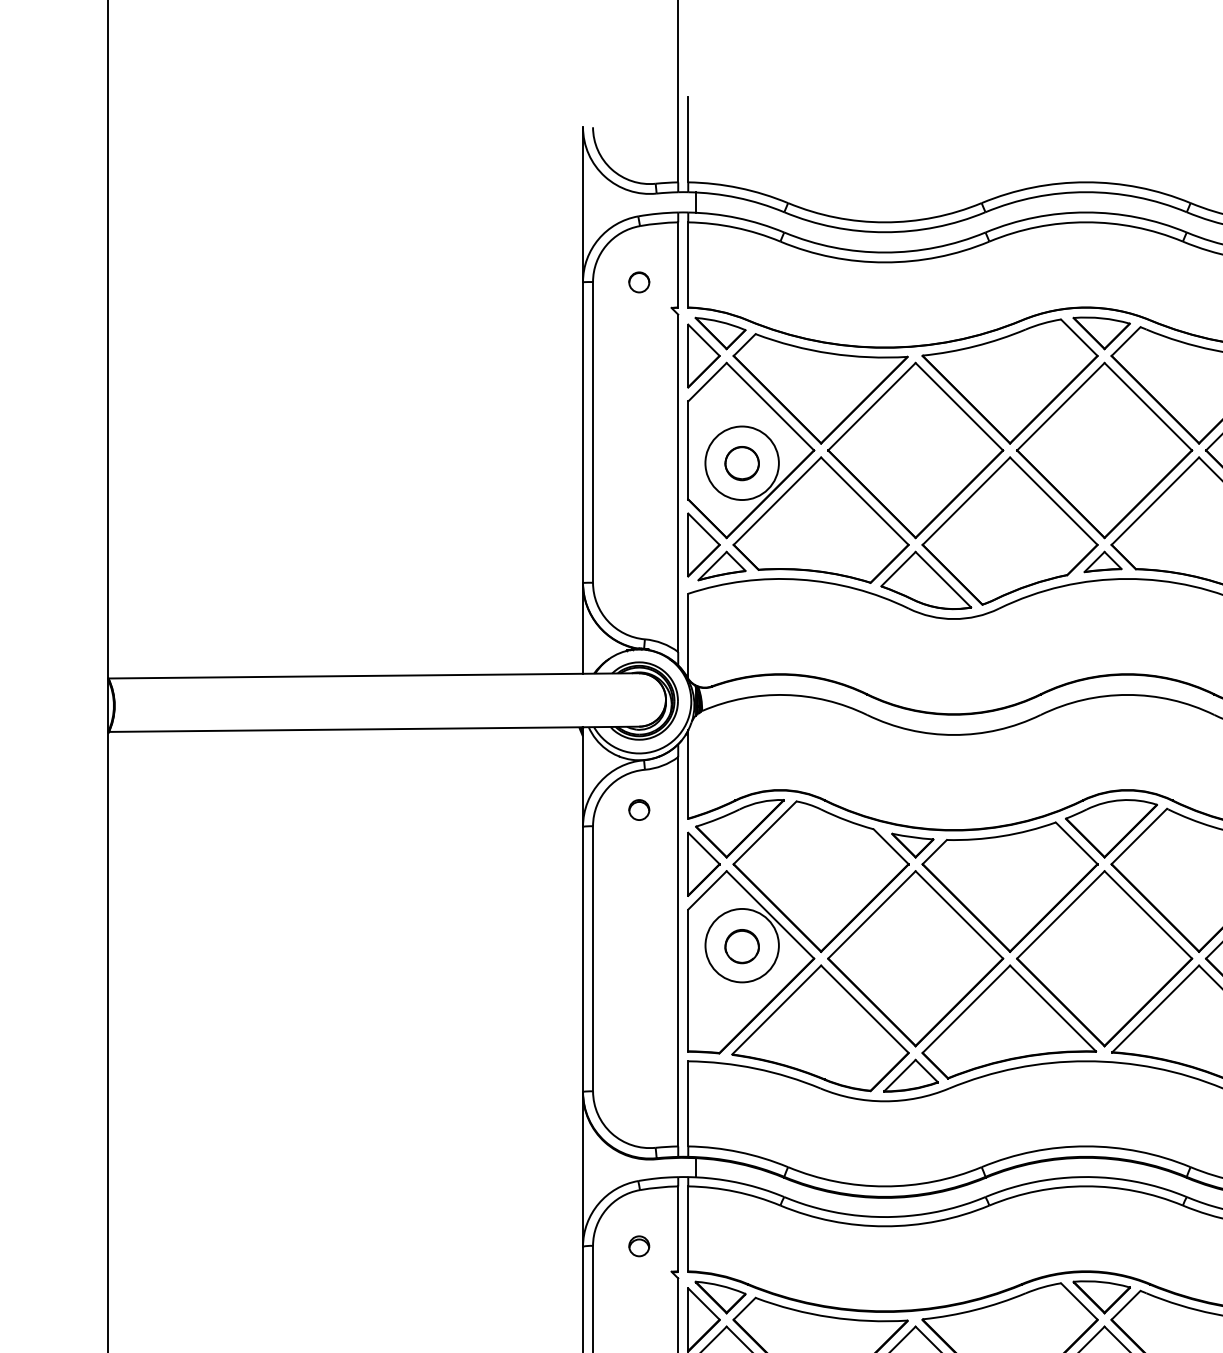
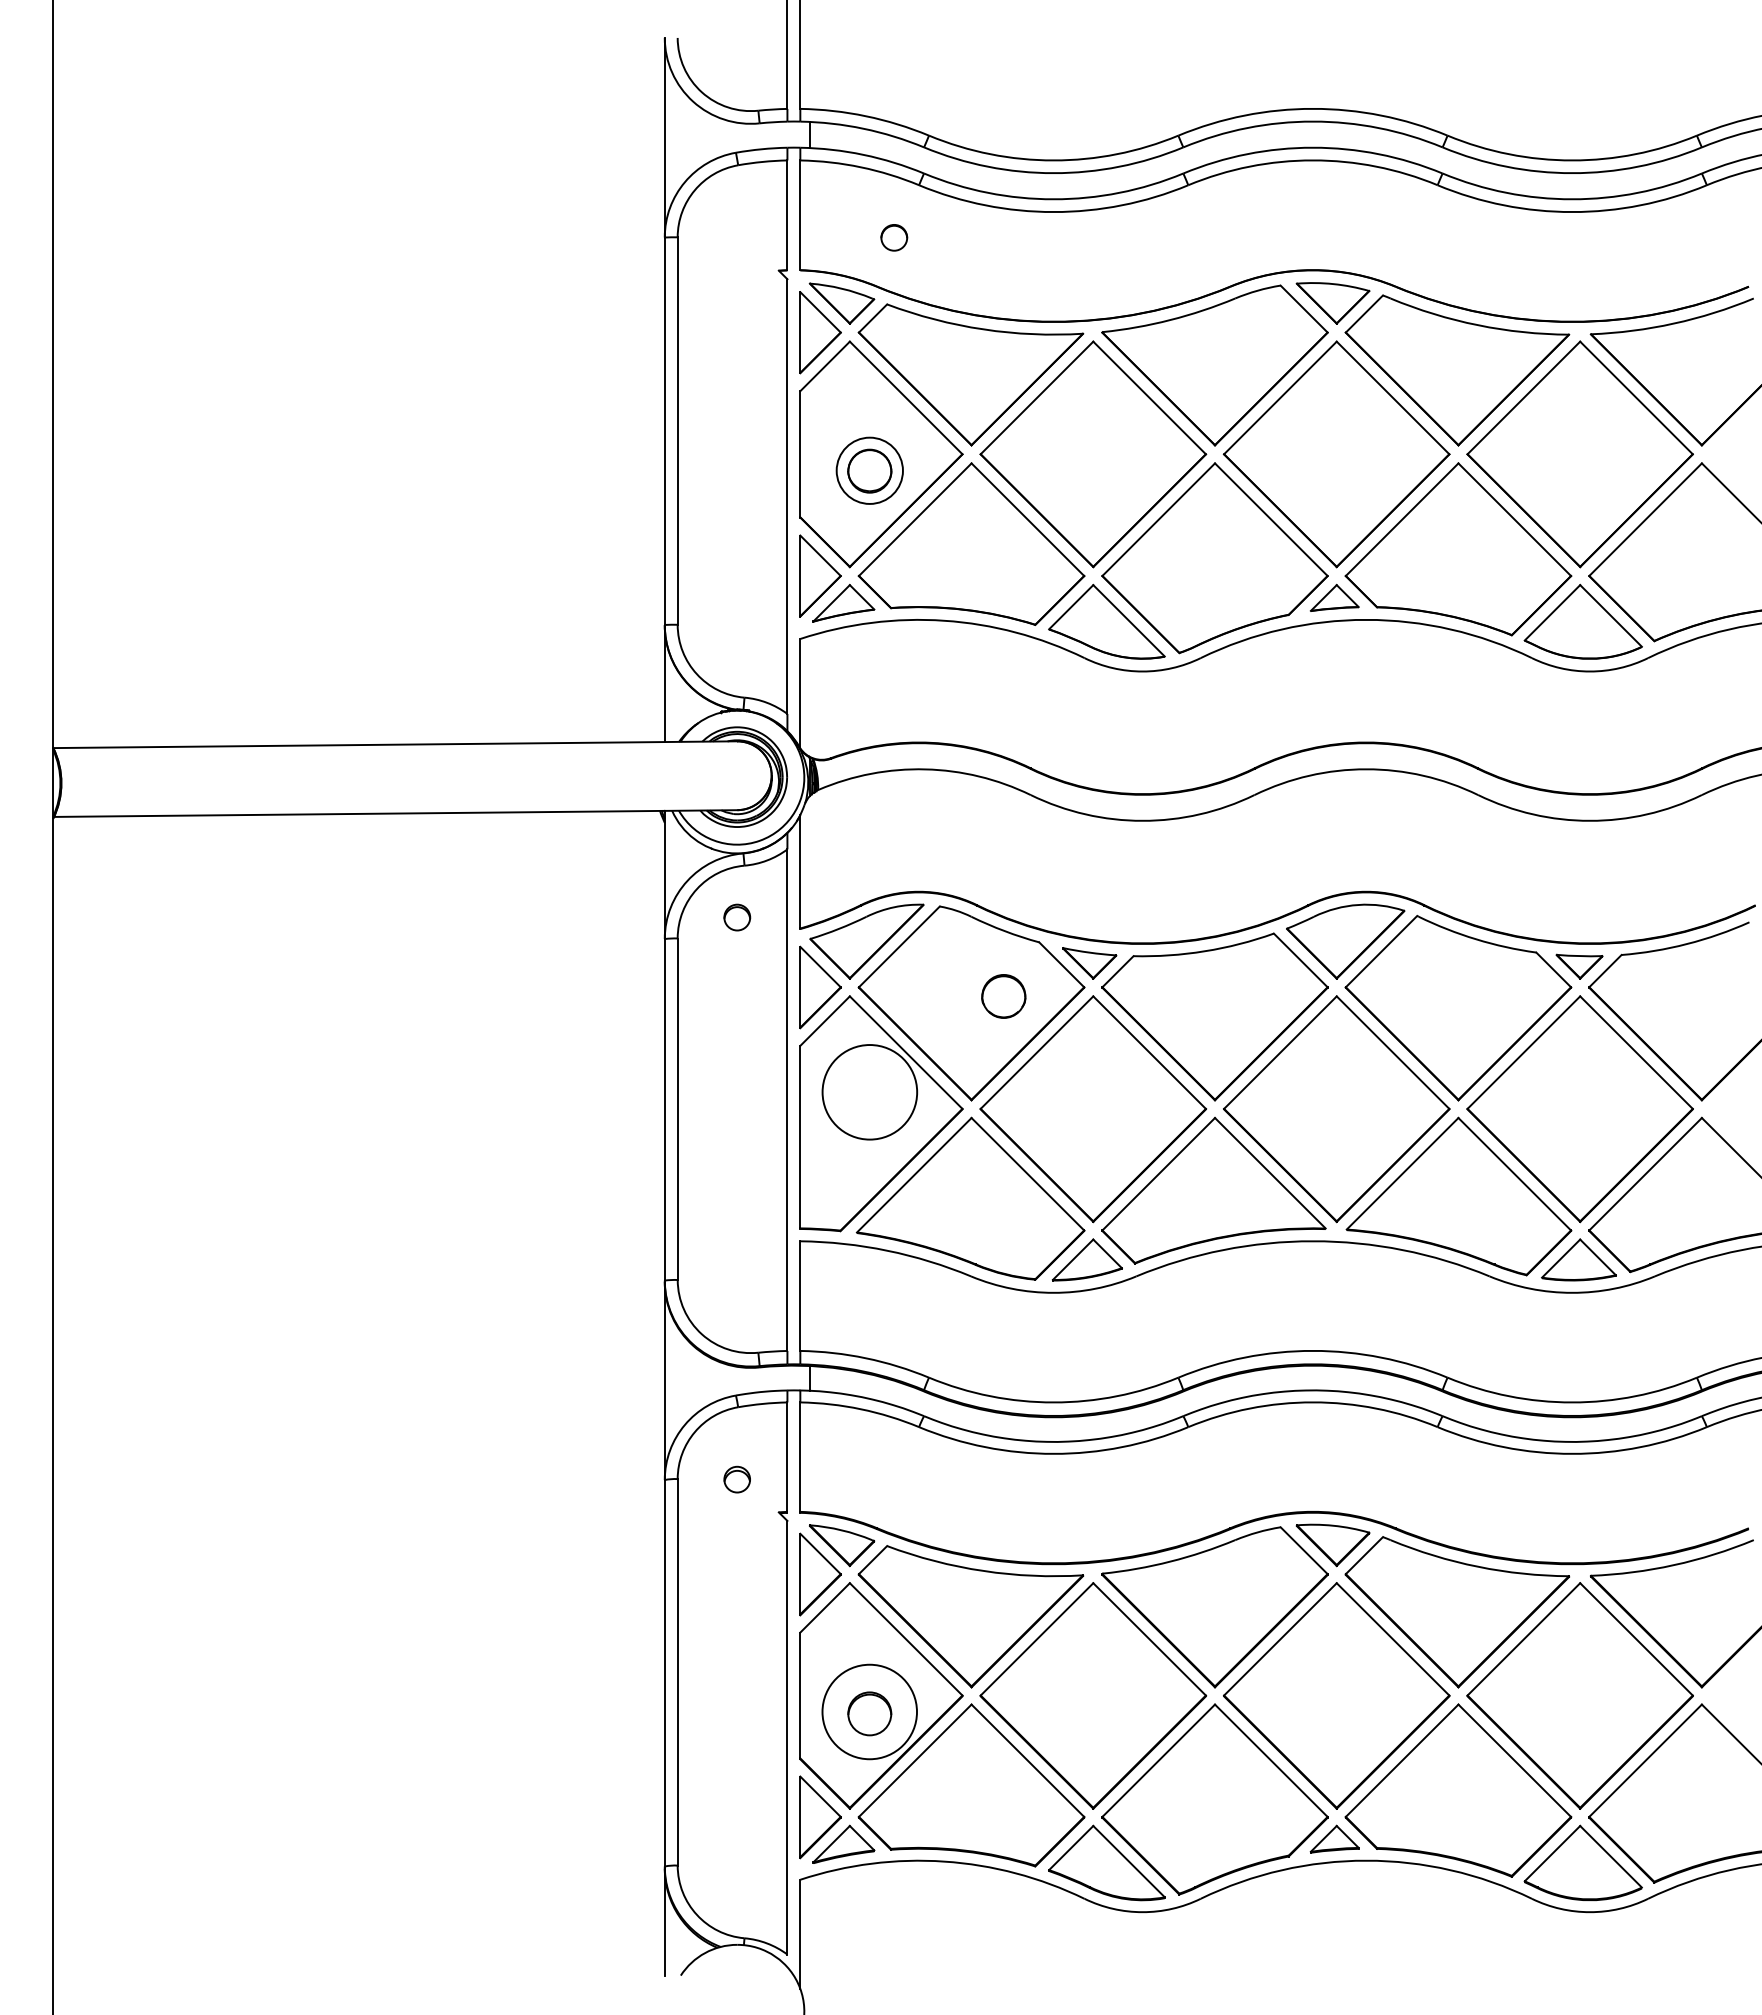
part: (639, 282) -> (894, 237), moved
circle: (741, 463) -> (869, 470), size x0.7
circle: (741, 946) -> (1003, 996), moved

